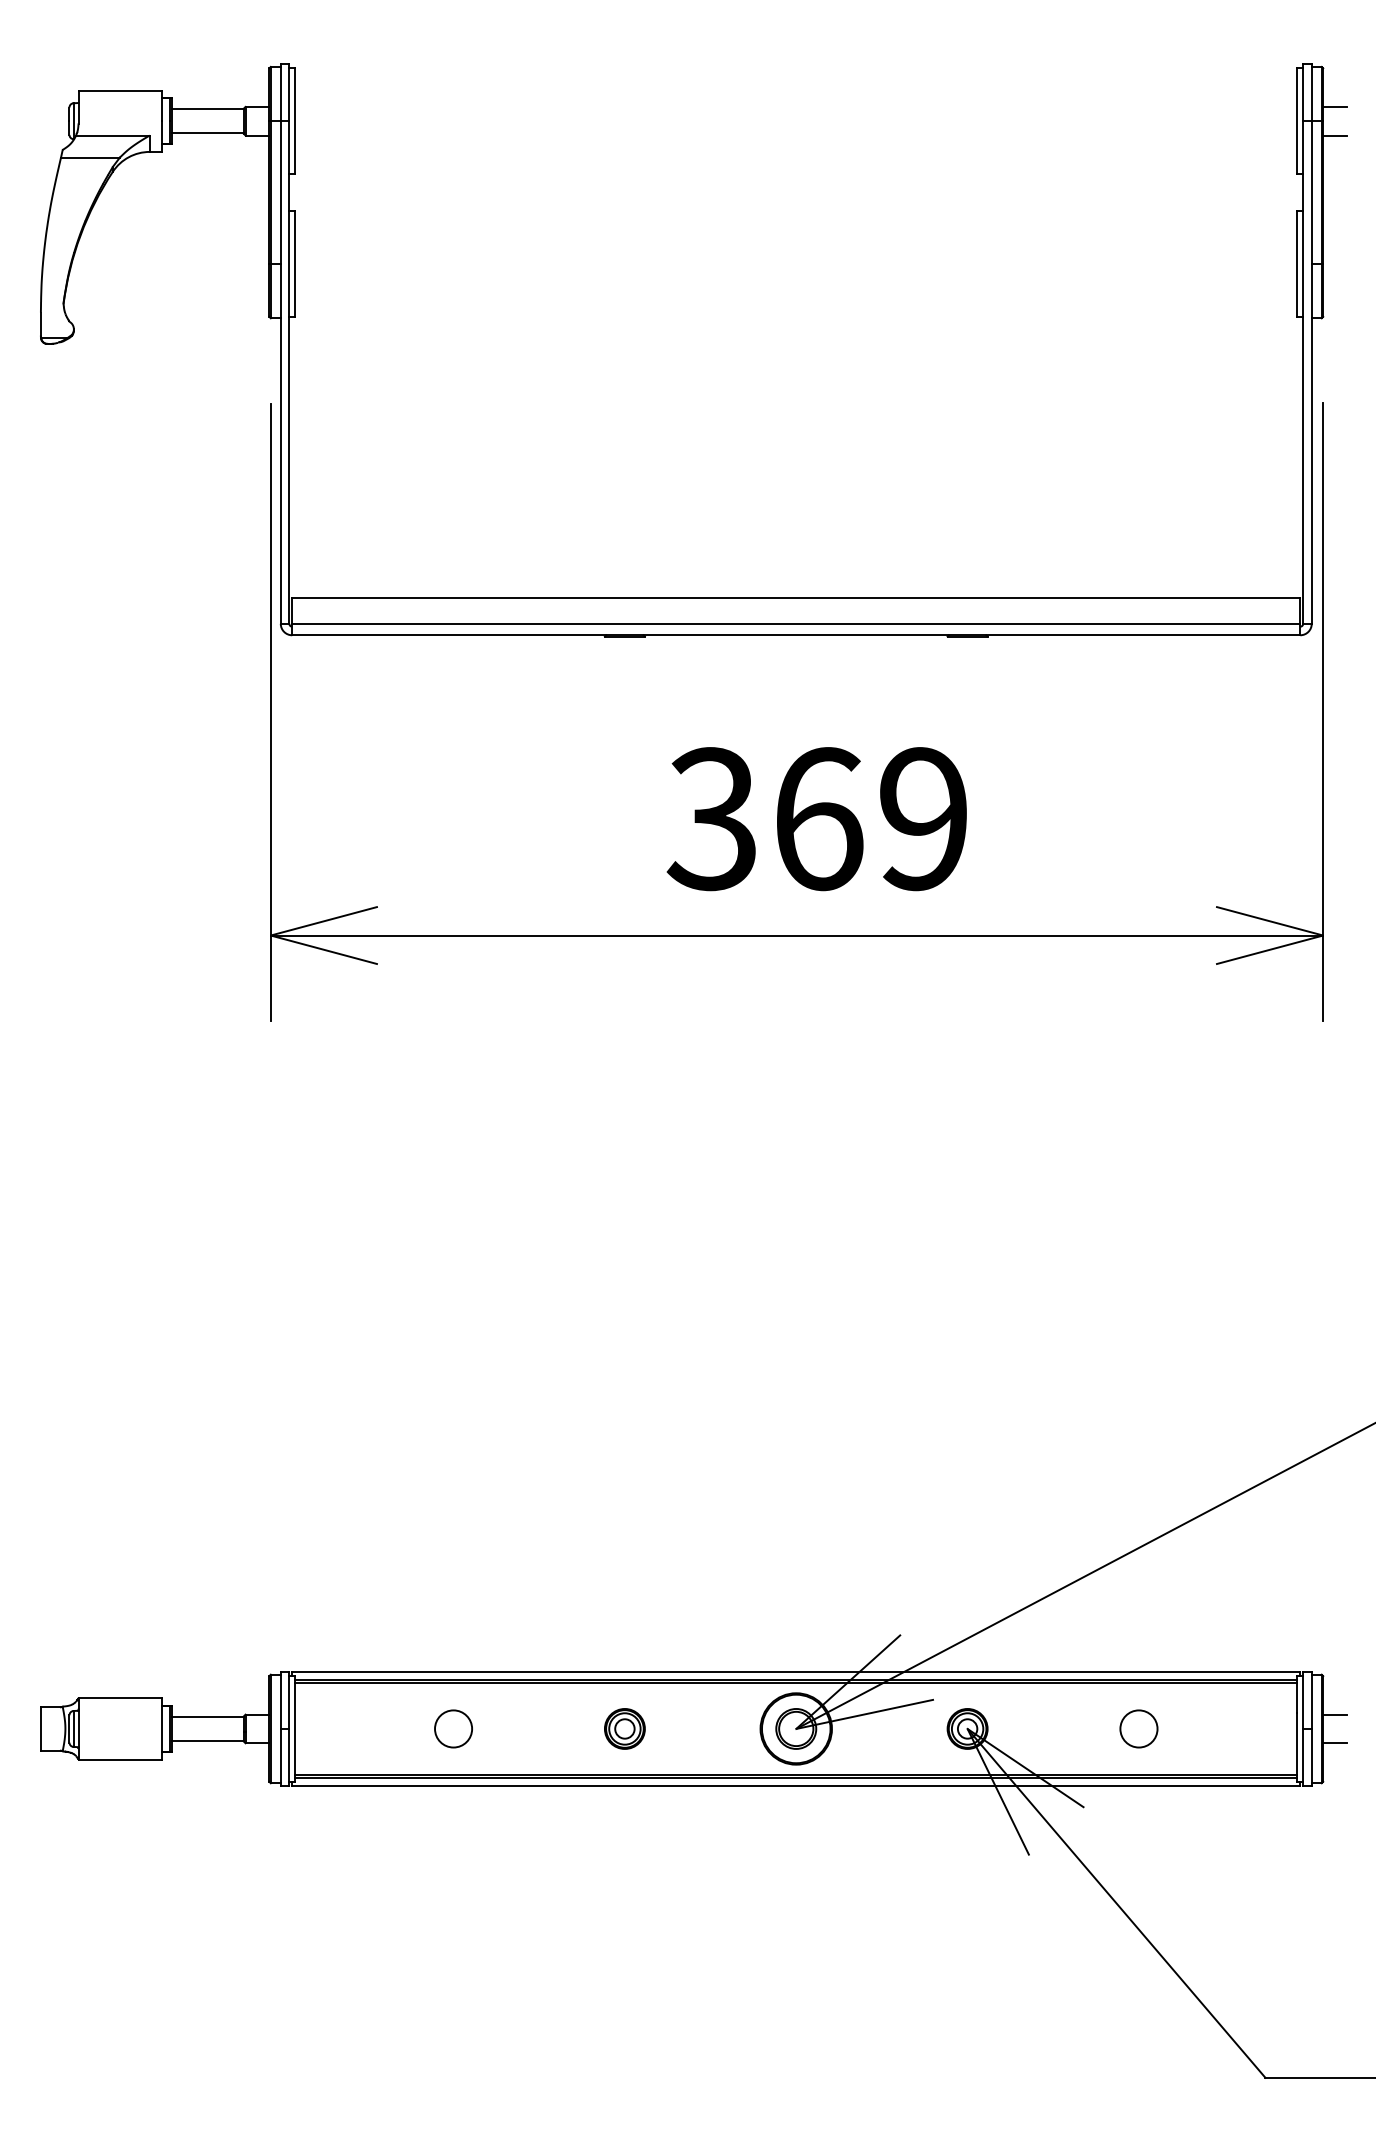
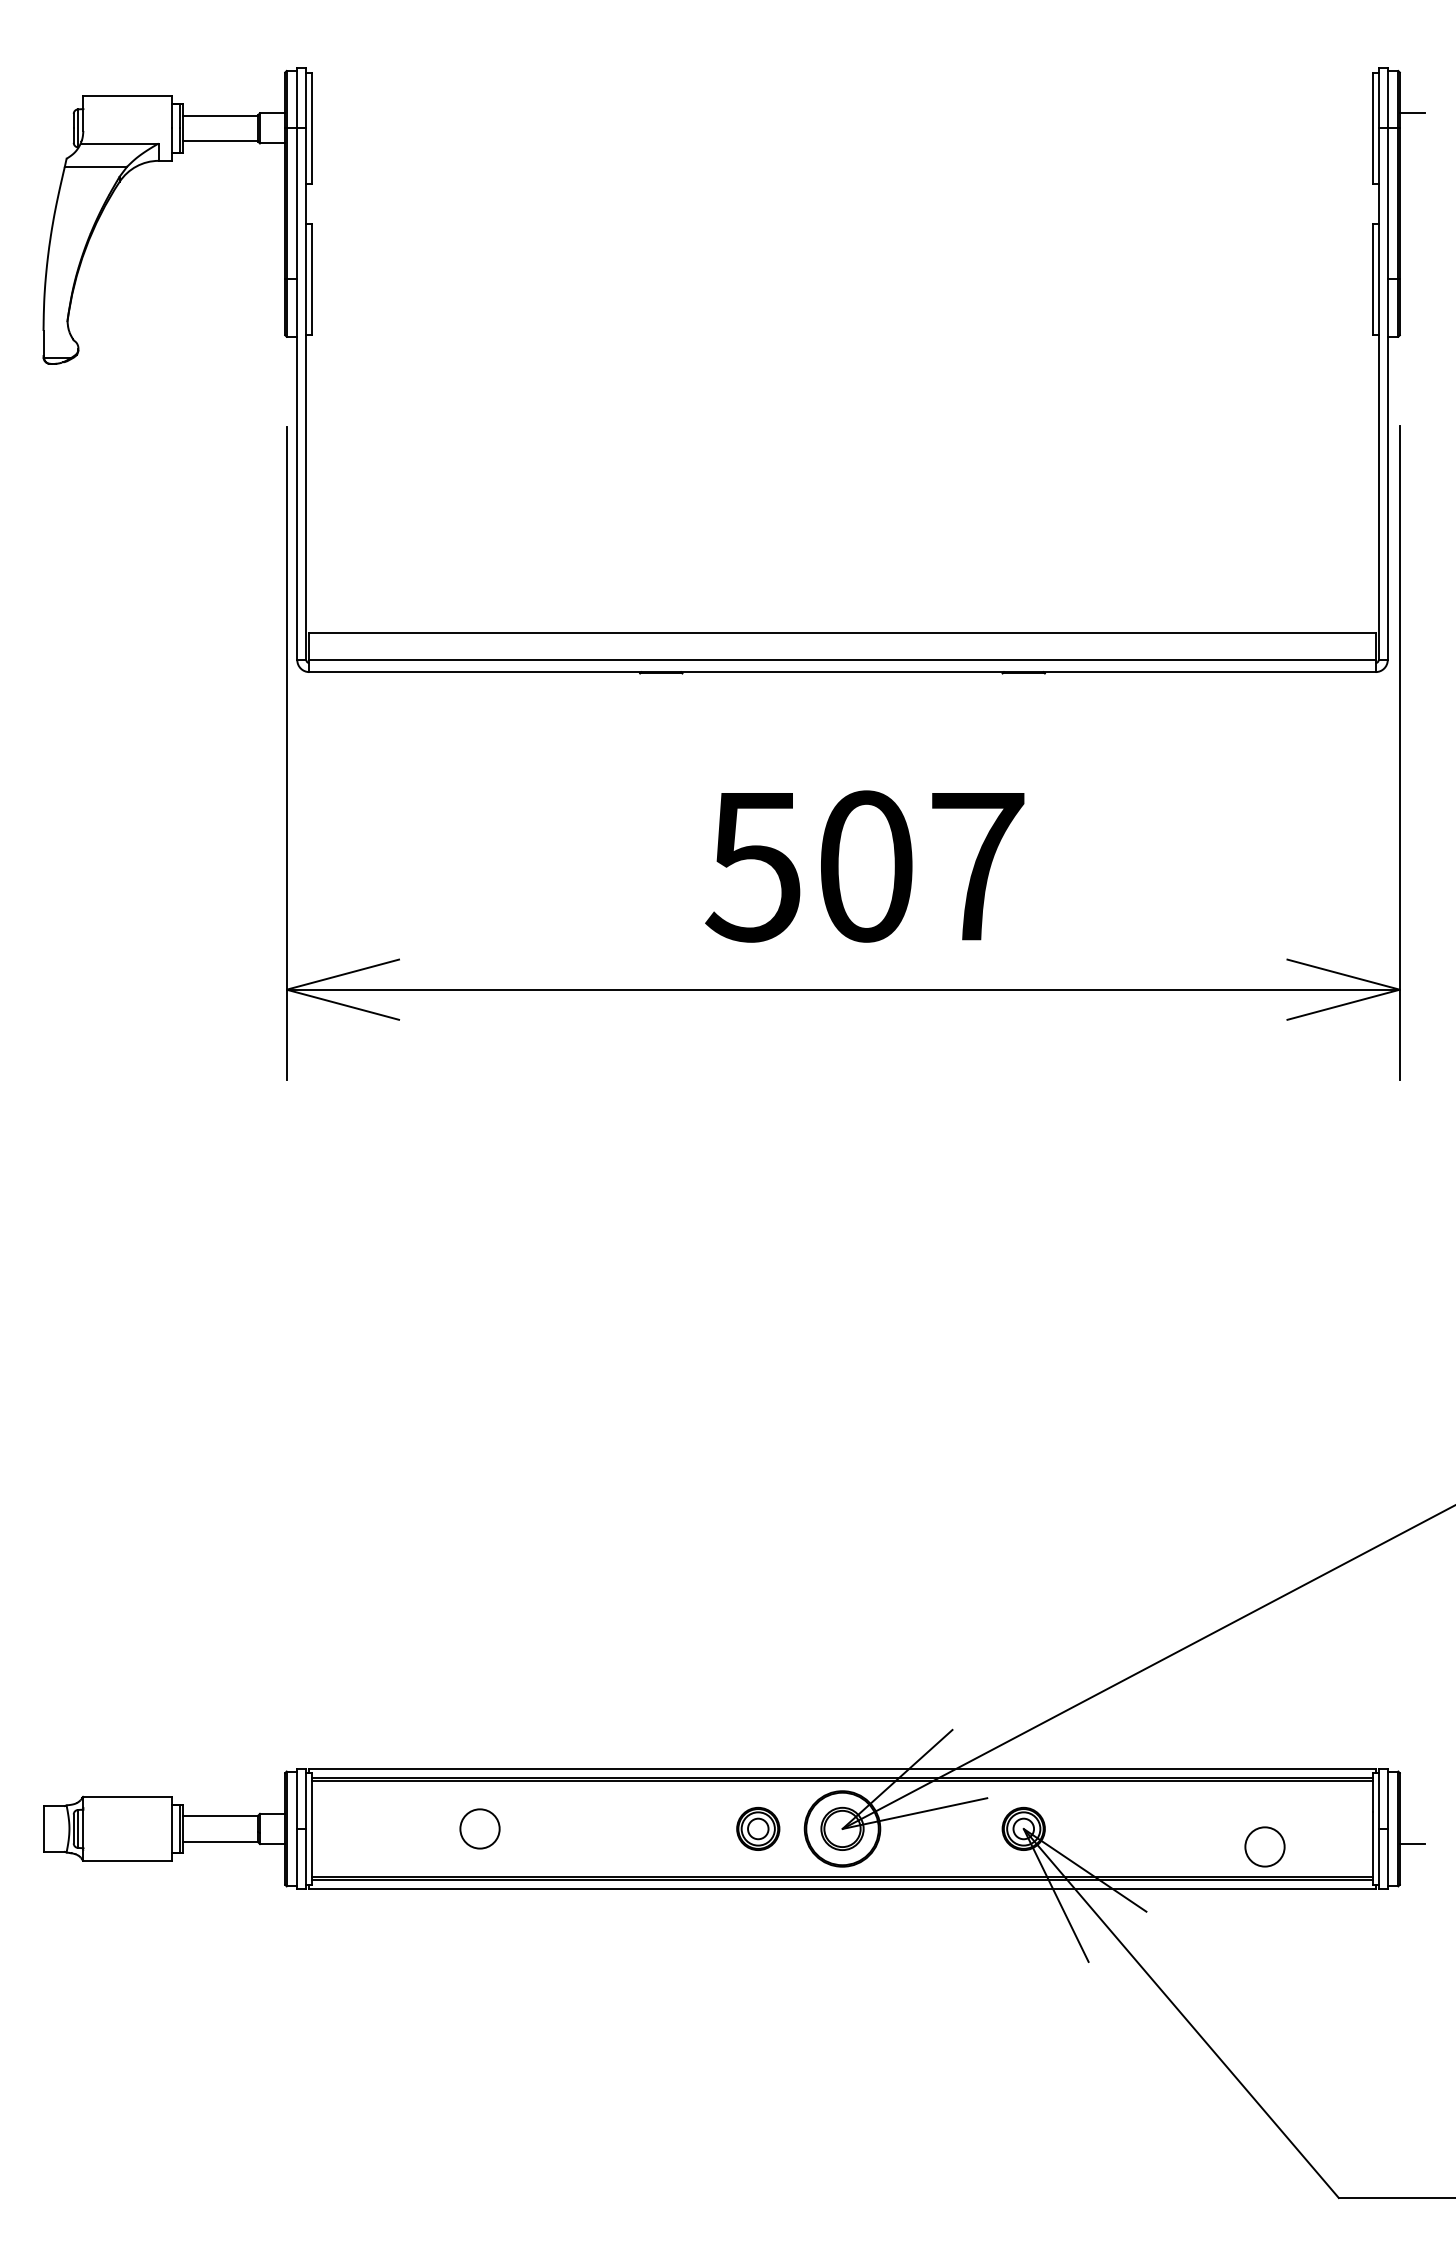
line: (1335, 135) -> (1412, 143), removed
text: (817, 819) -> (864, 866), 369 -> 507
line: (1335, 1714) -> (1412, 1813), removed
part: (625, 1728) -> (758, 1828), moved
circle: (1138, 1728) -> (1264, 1846), moved

